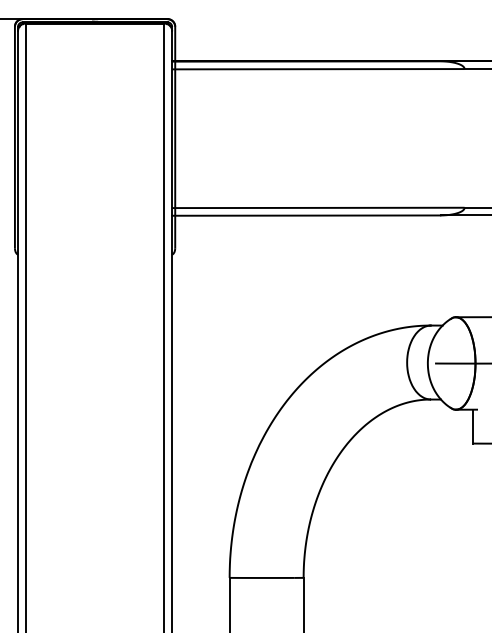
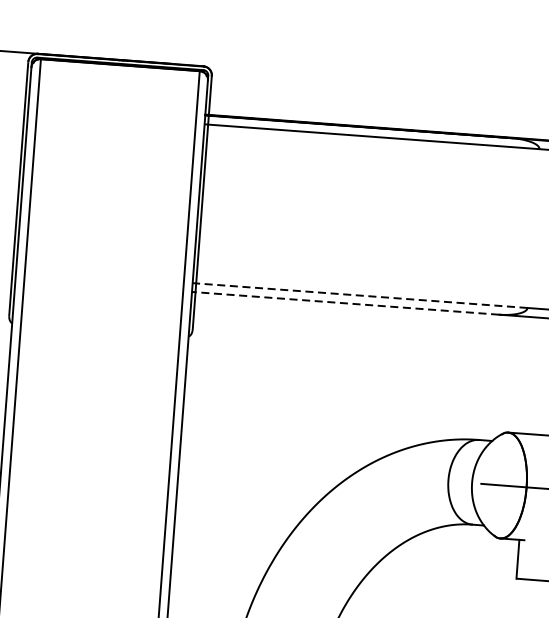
line: (317, 207) -> (359, 295), solid -> dashed
line: (305, 215) -> (344, 303), solid -> dashed

